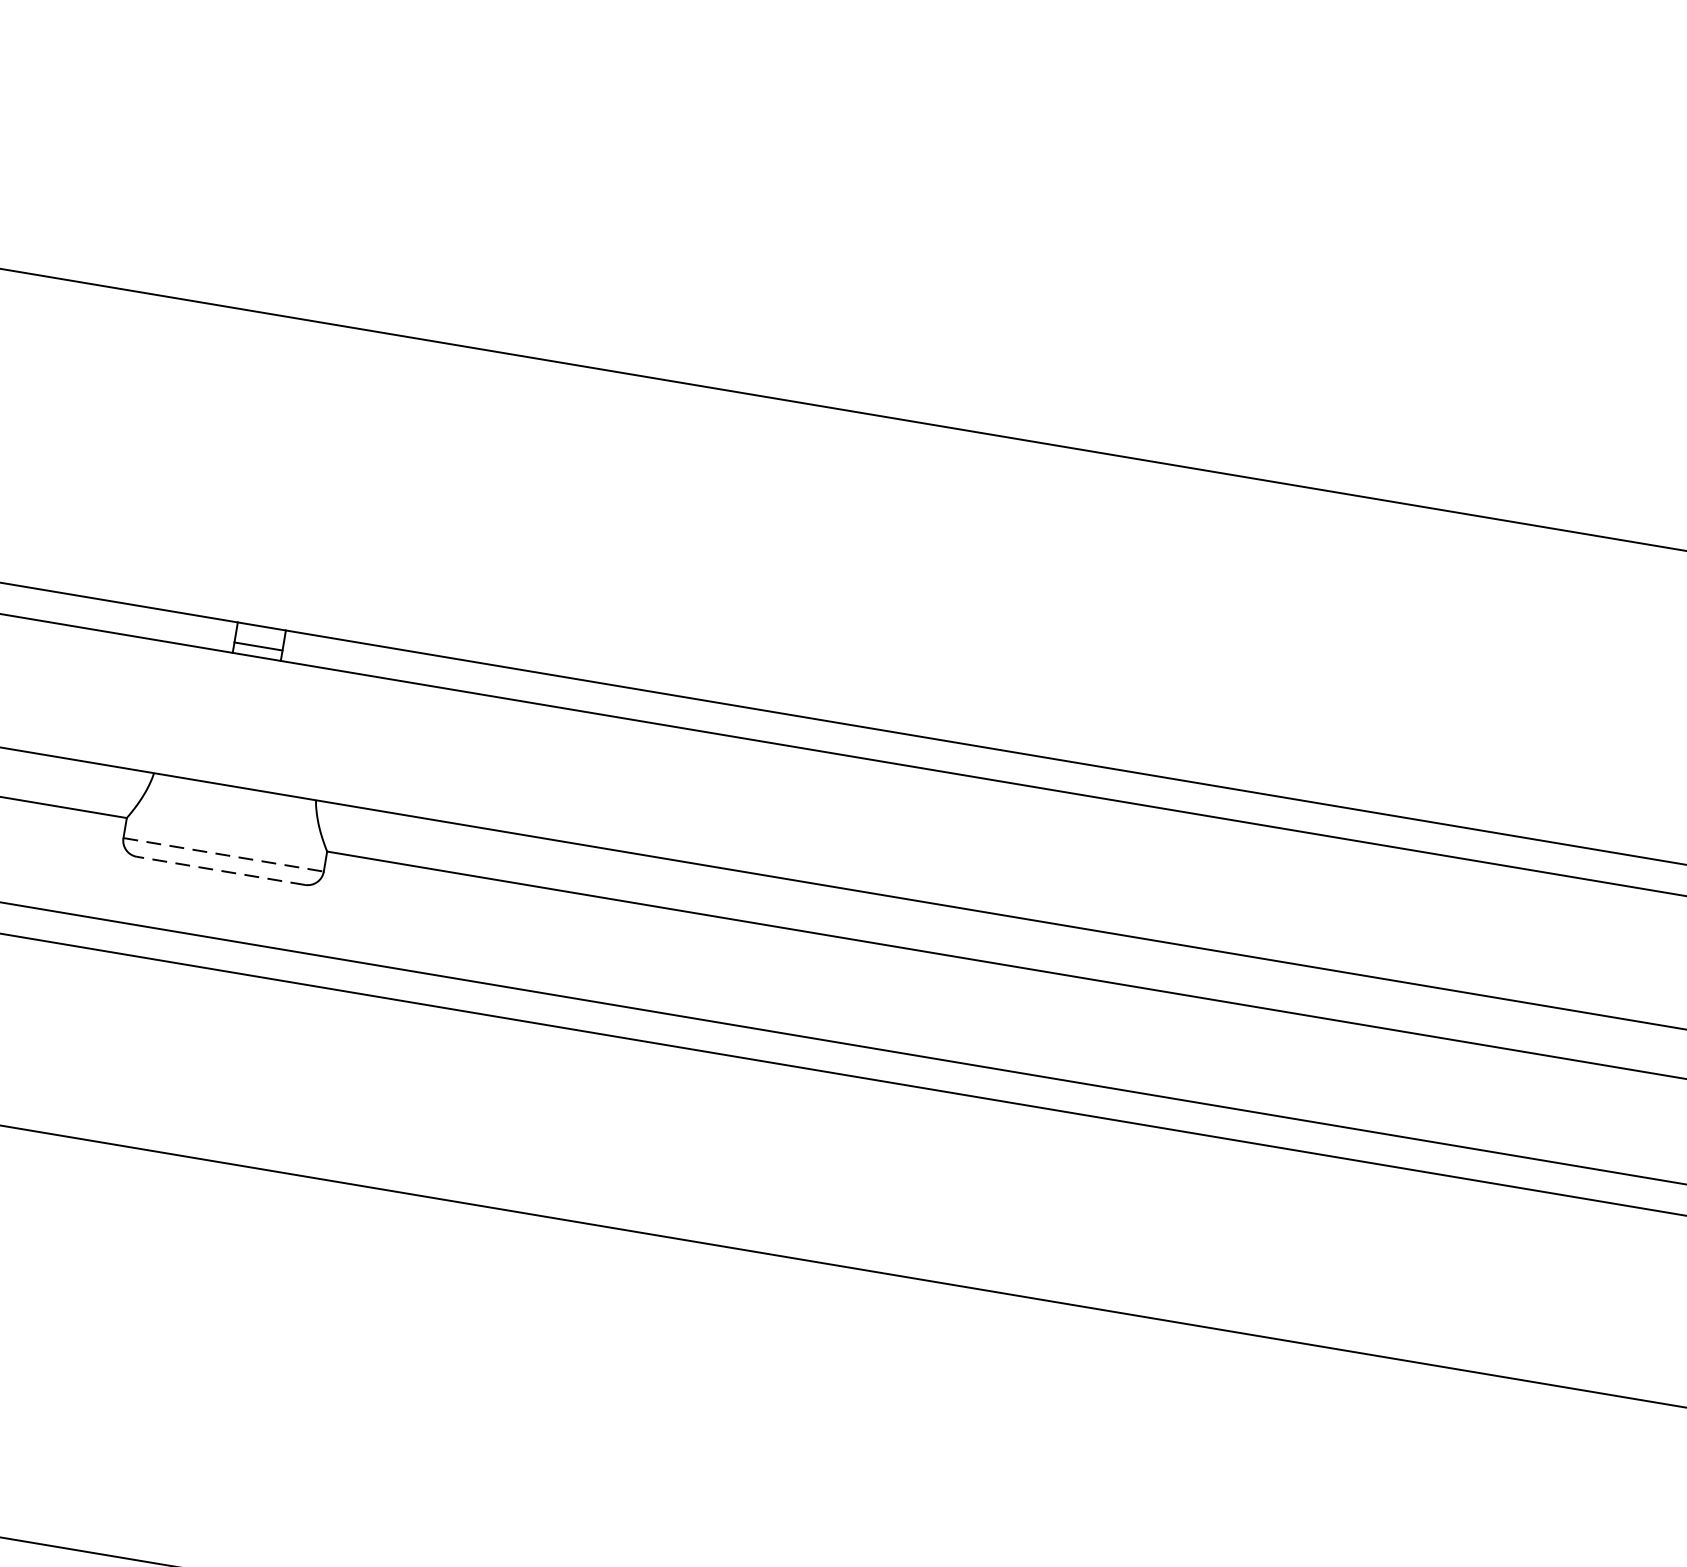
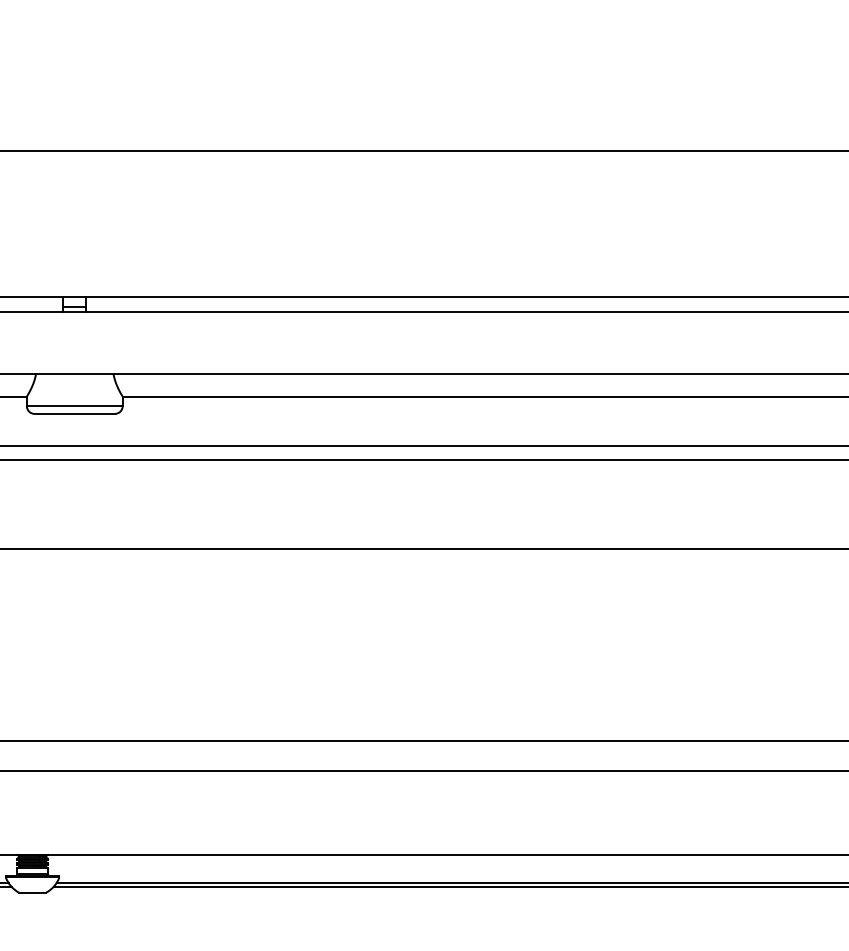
line: (222, 855) -> (74, 406), dashed -> solid
line: (220, 869) -> (74, 413), dashed -> solid

